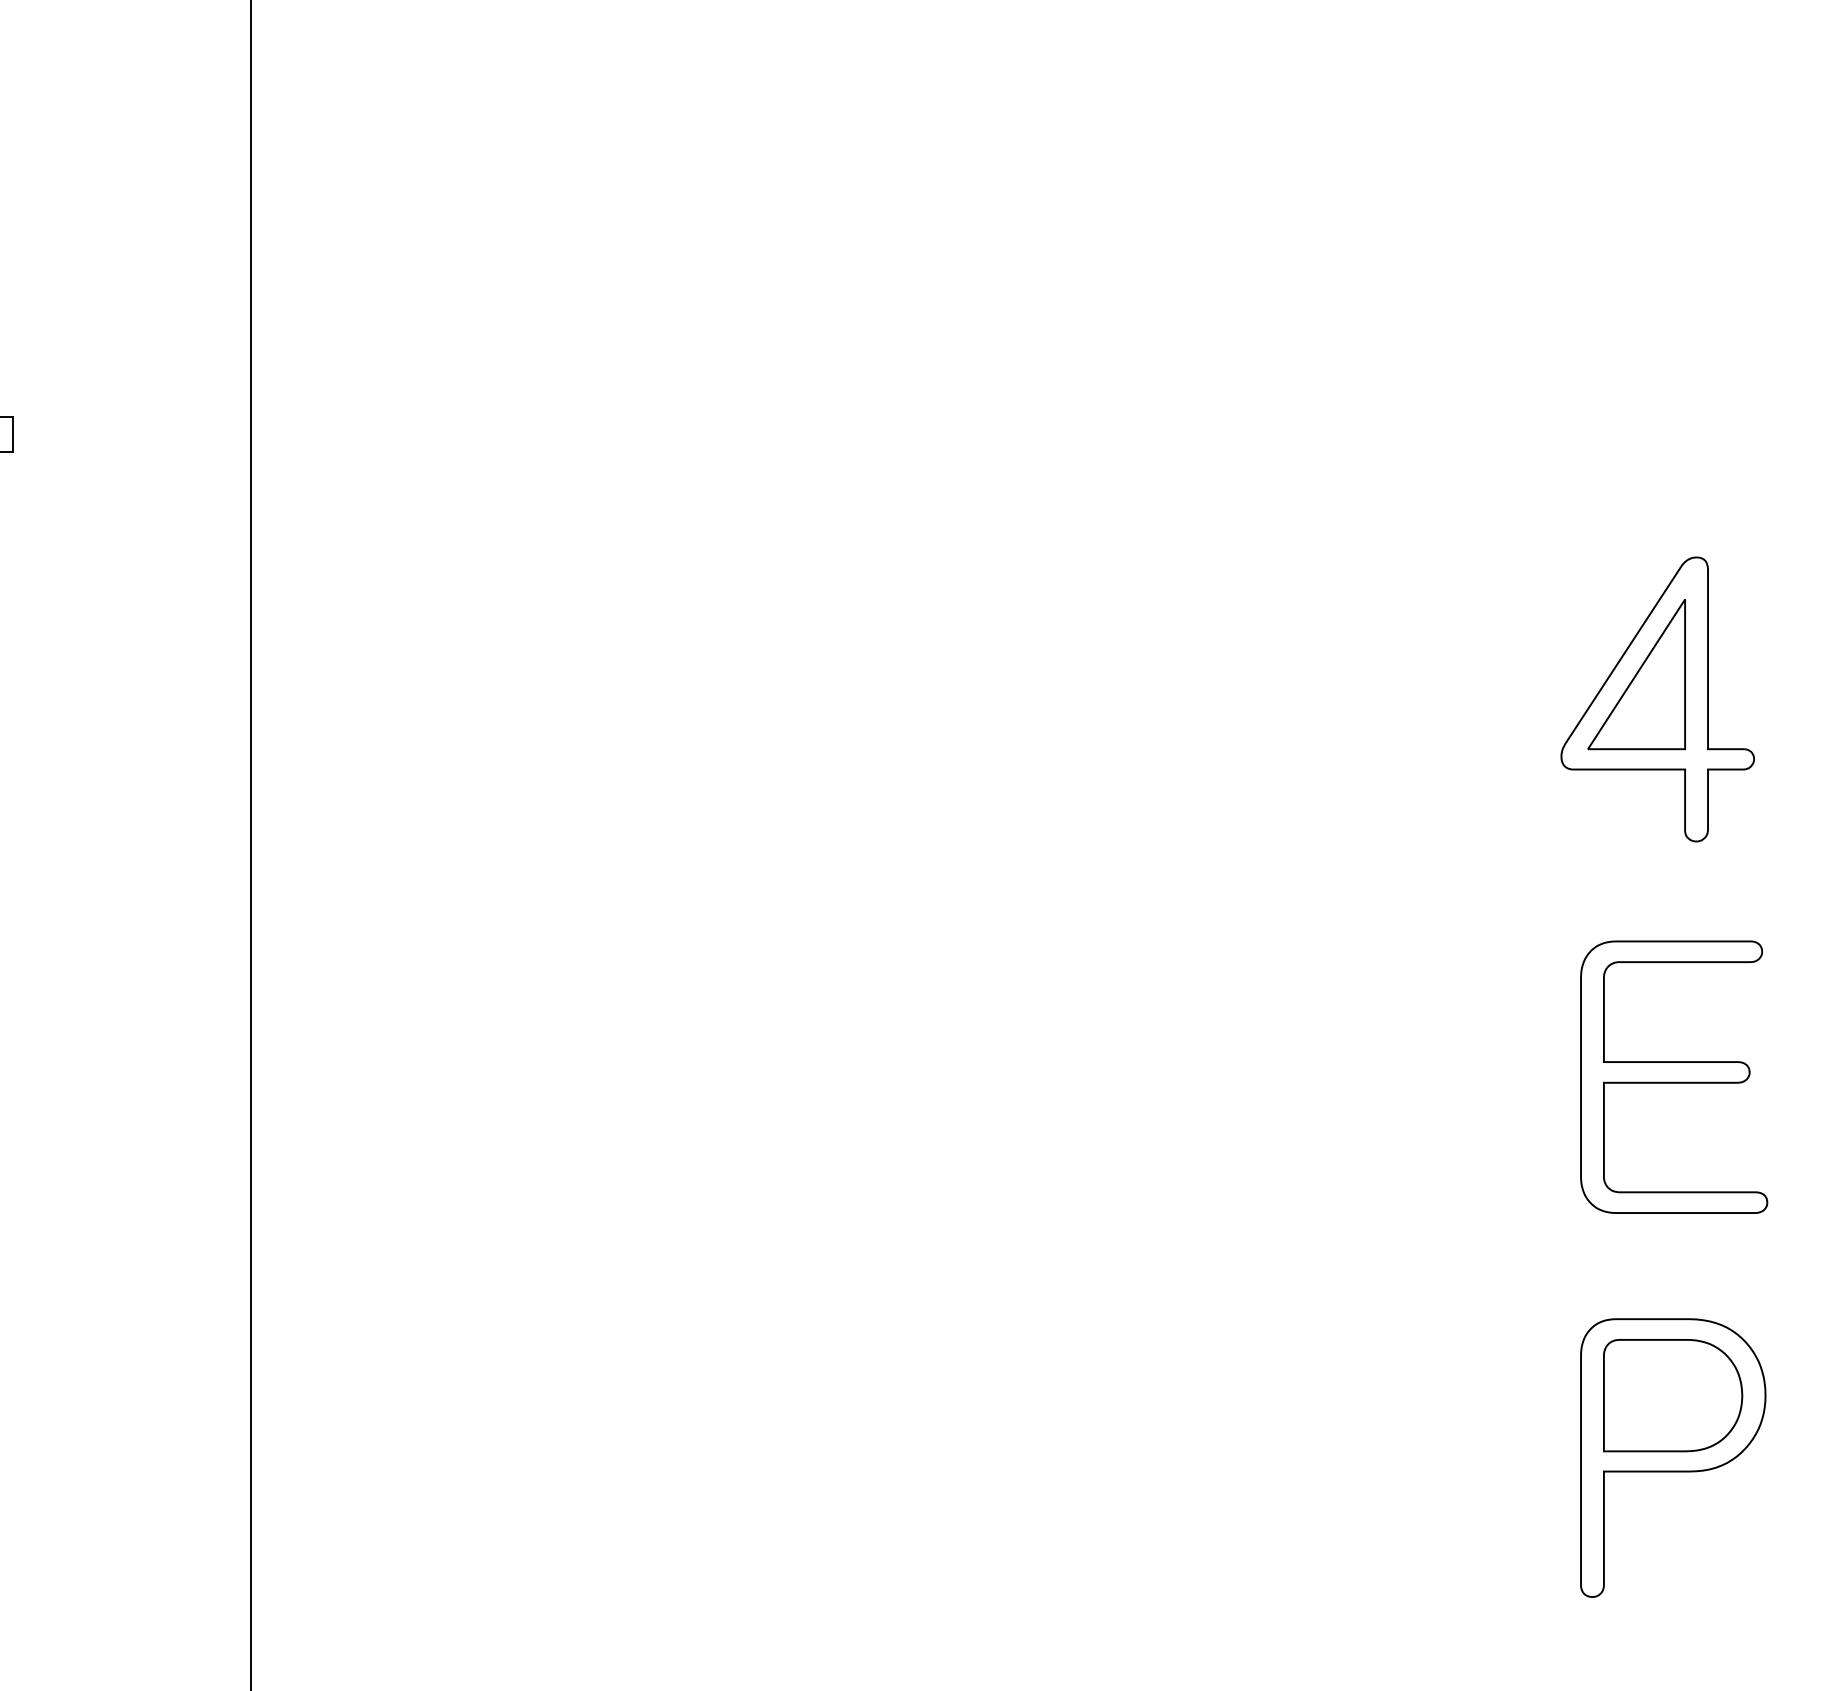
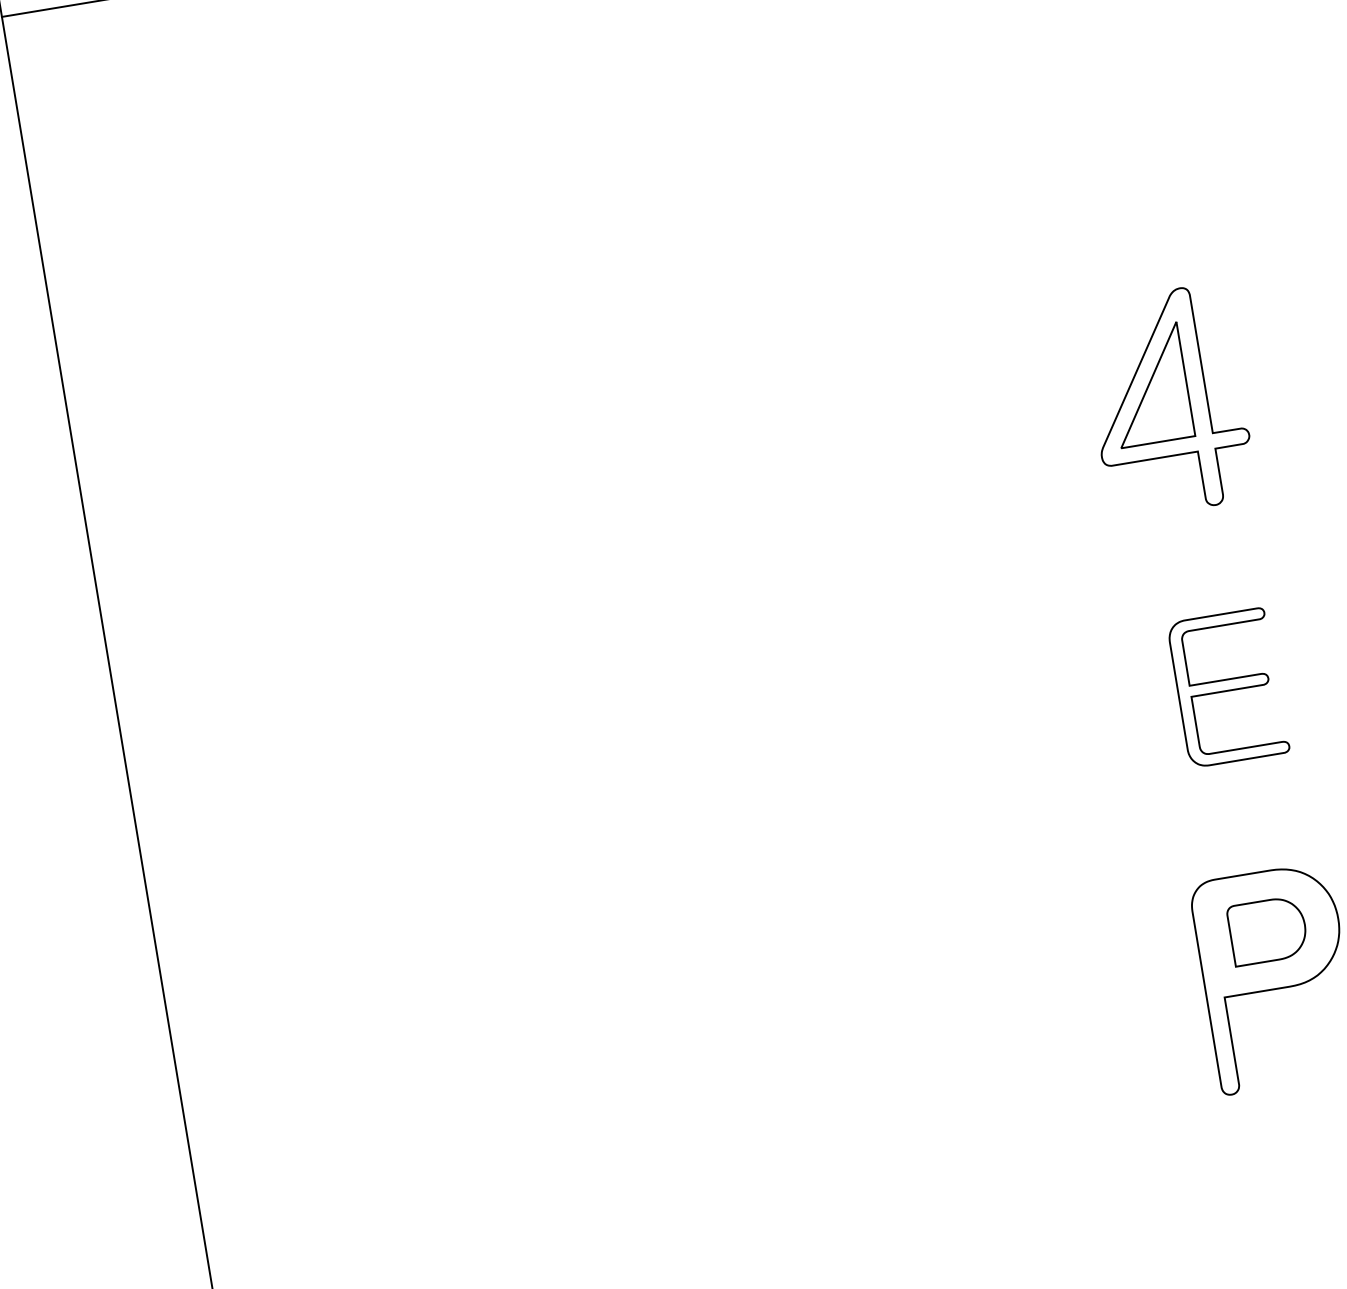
part: (1674, 1076) -> (1228, 687), size x0.7
part: (1673, 1395) -> (1268, 930), size x0.7

